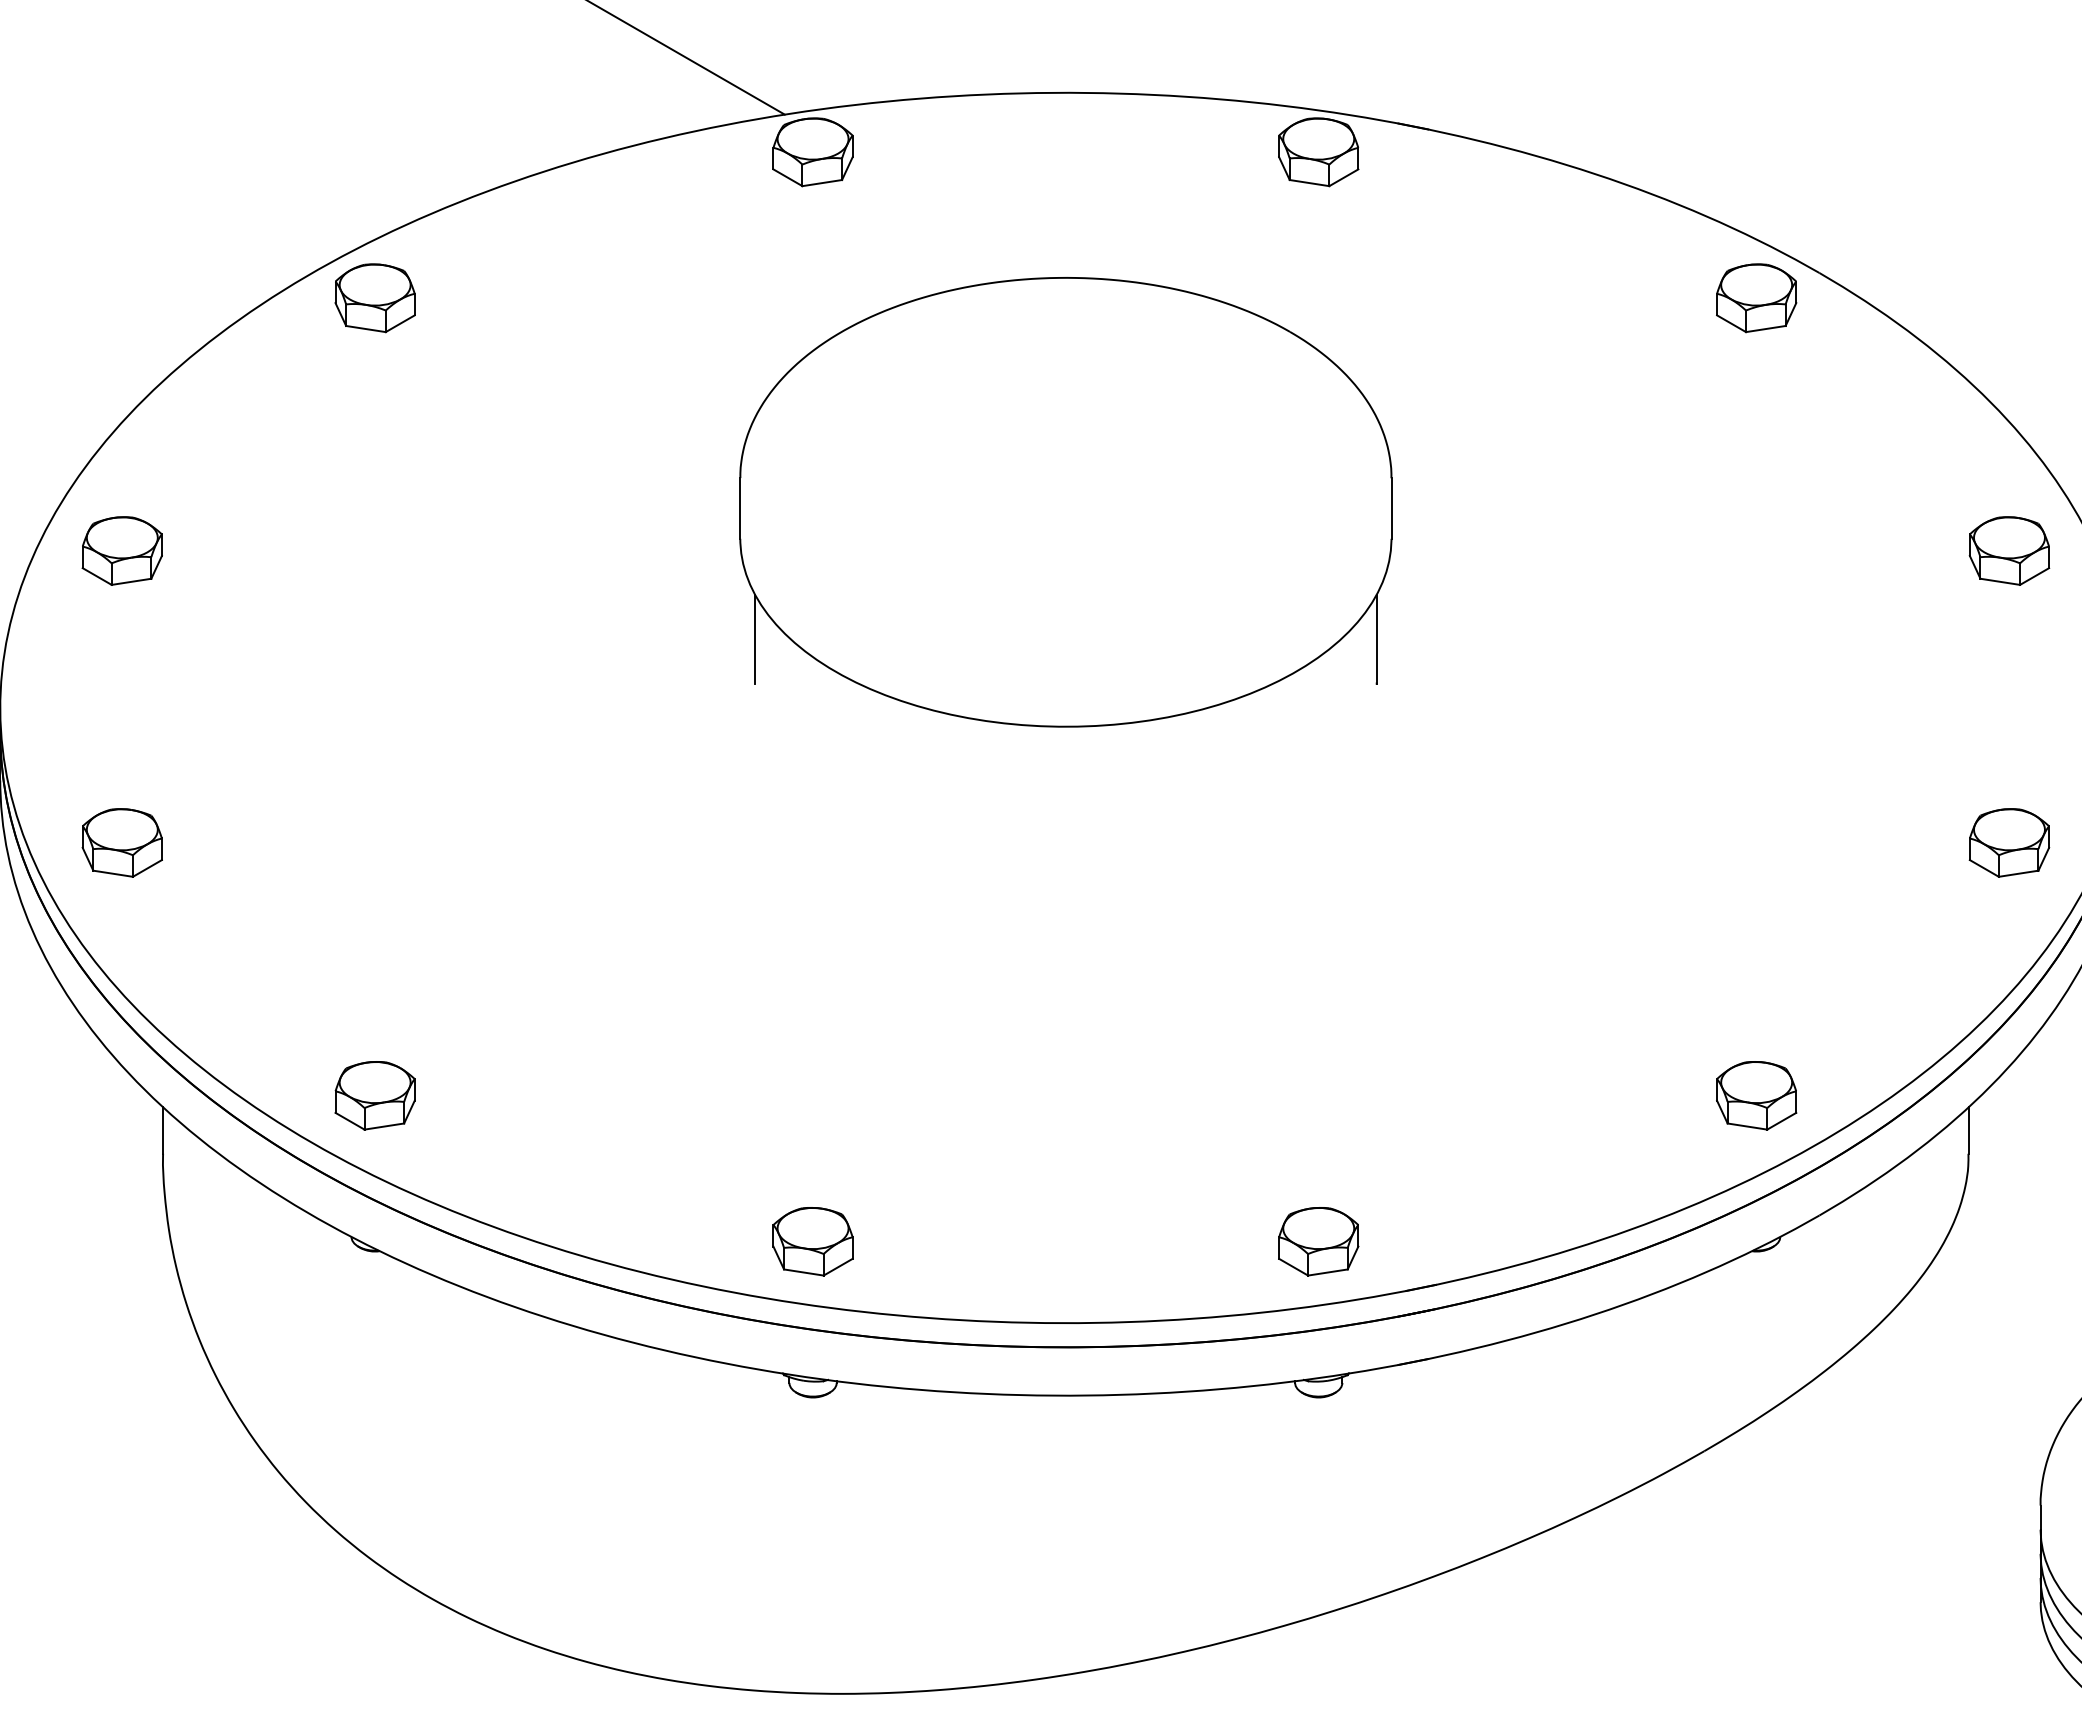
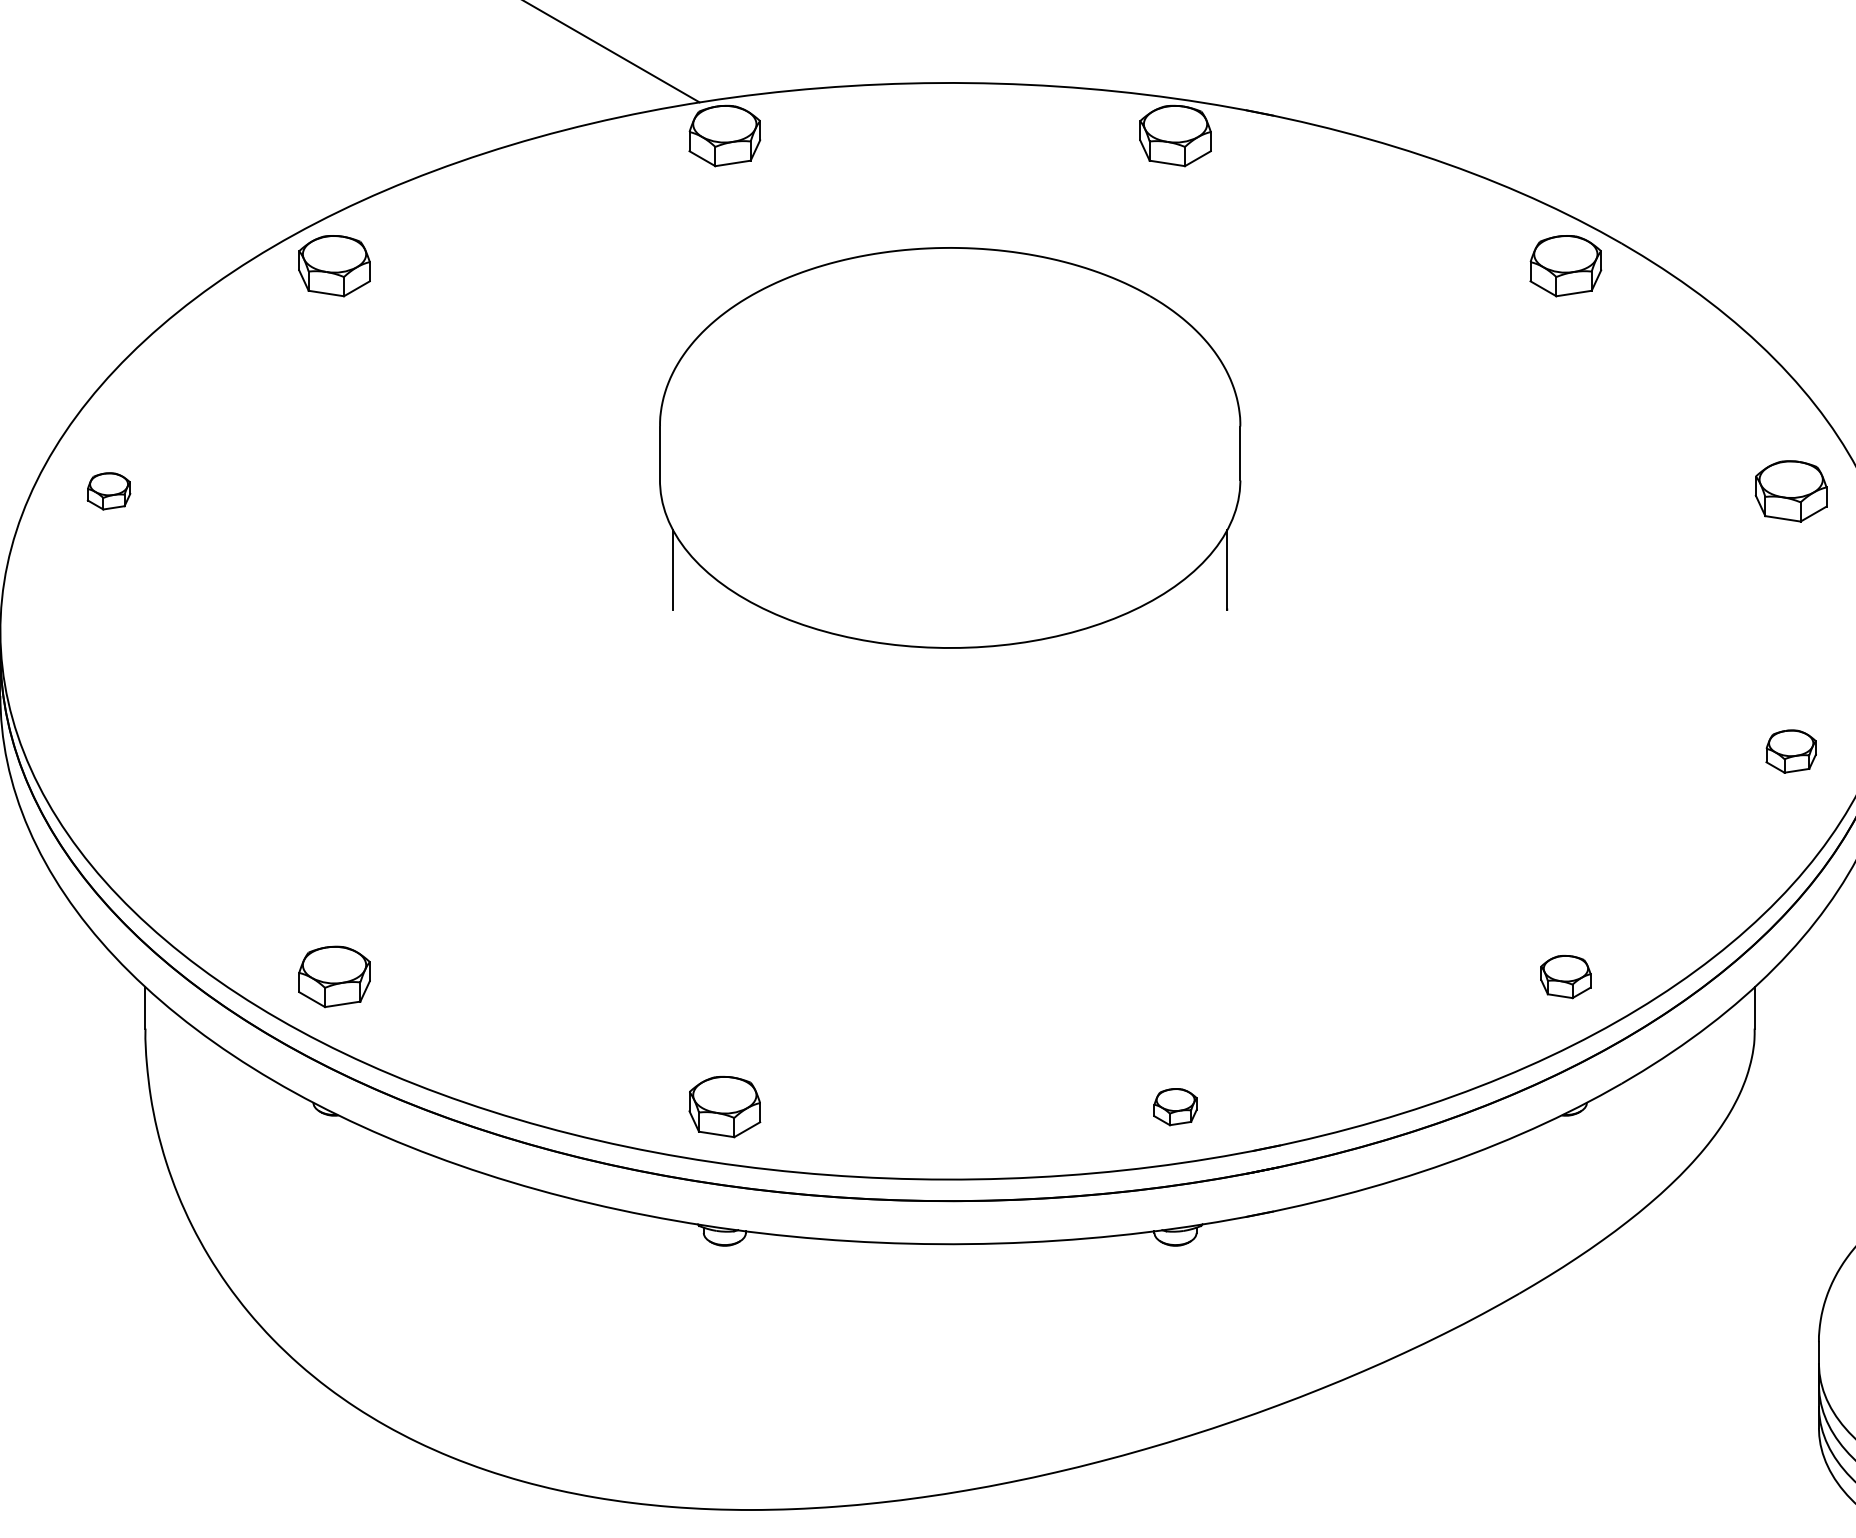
part: (121, 550) -> (108, 490), size x0.6
part: (121, 842) -> (108, 751), removed
part: (2009, 842) -> (1791, 751), size x0.7
part: (1756, 1095) -> (1565, 976), size x0.7
part: (1318, 1241) -> (1175, 1106), size x0.6

